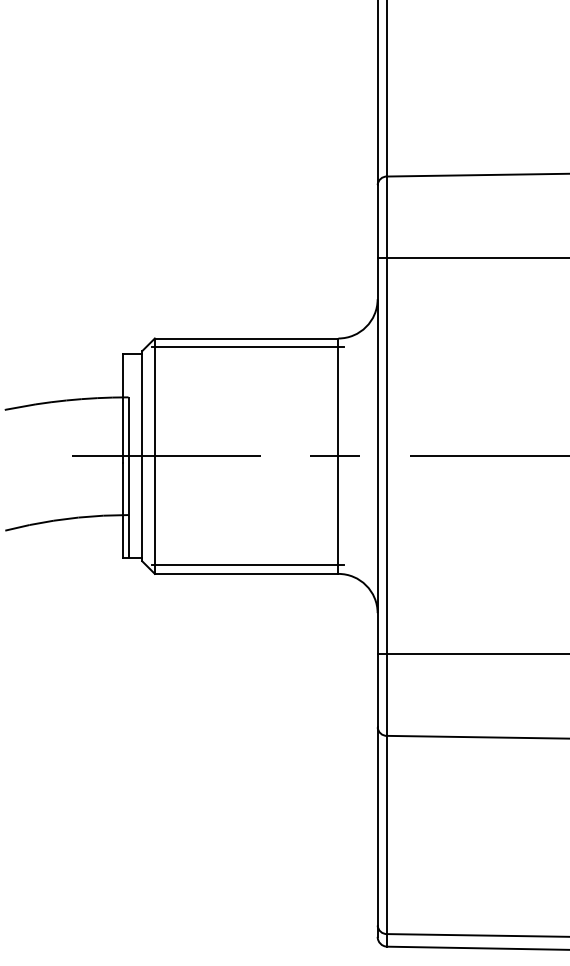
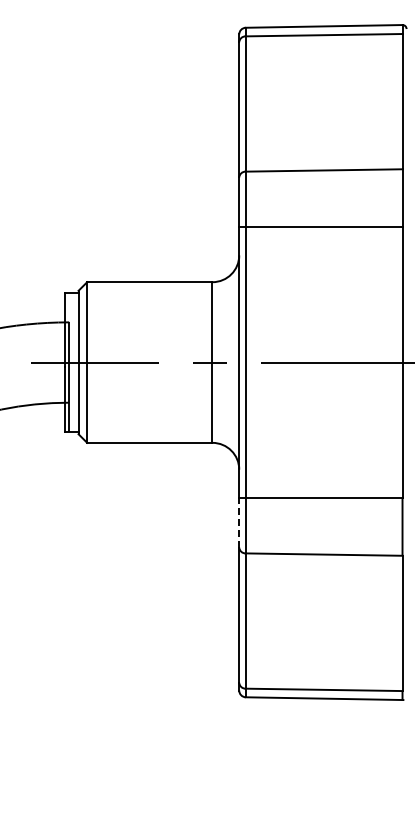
line: (247, 346) -> (150, 287), removed
line: (247, 566) -> (150, 437), removed
line: (378, 690) -> (239, 522), solid -> dashed

